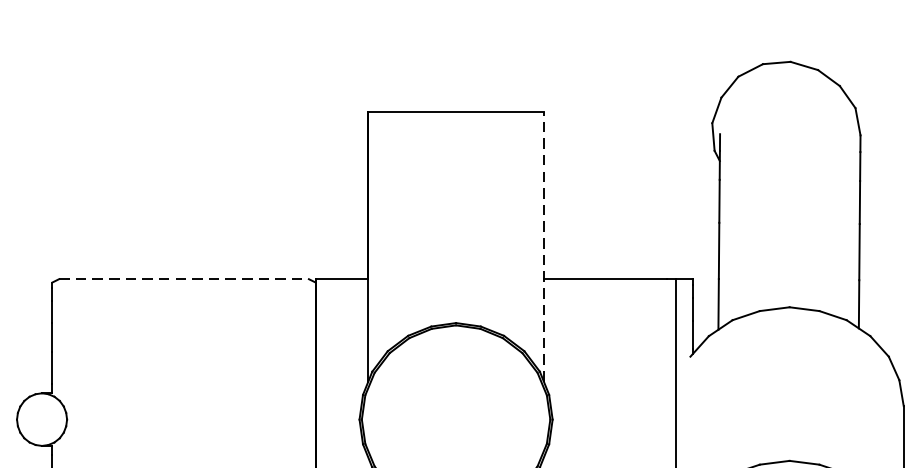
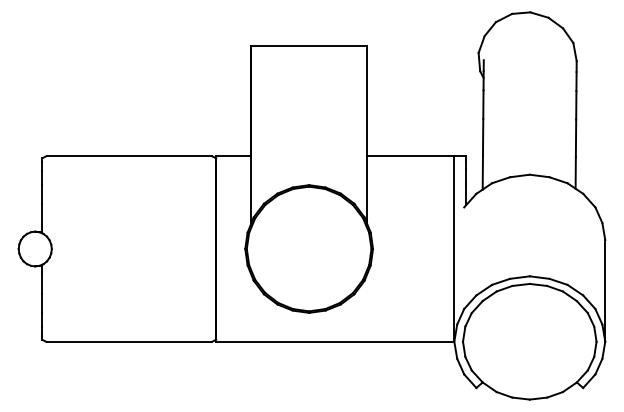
line: (544, 246) -> (367, 134), dashed -> solid
line: (184, 279) -> (129, 156), dashed -> solid

